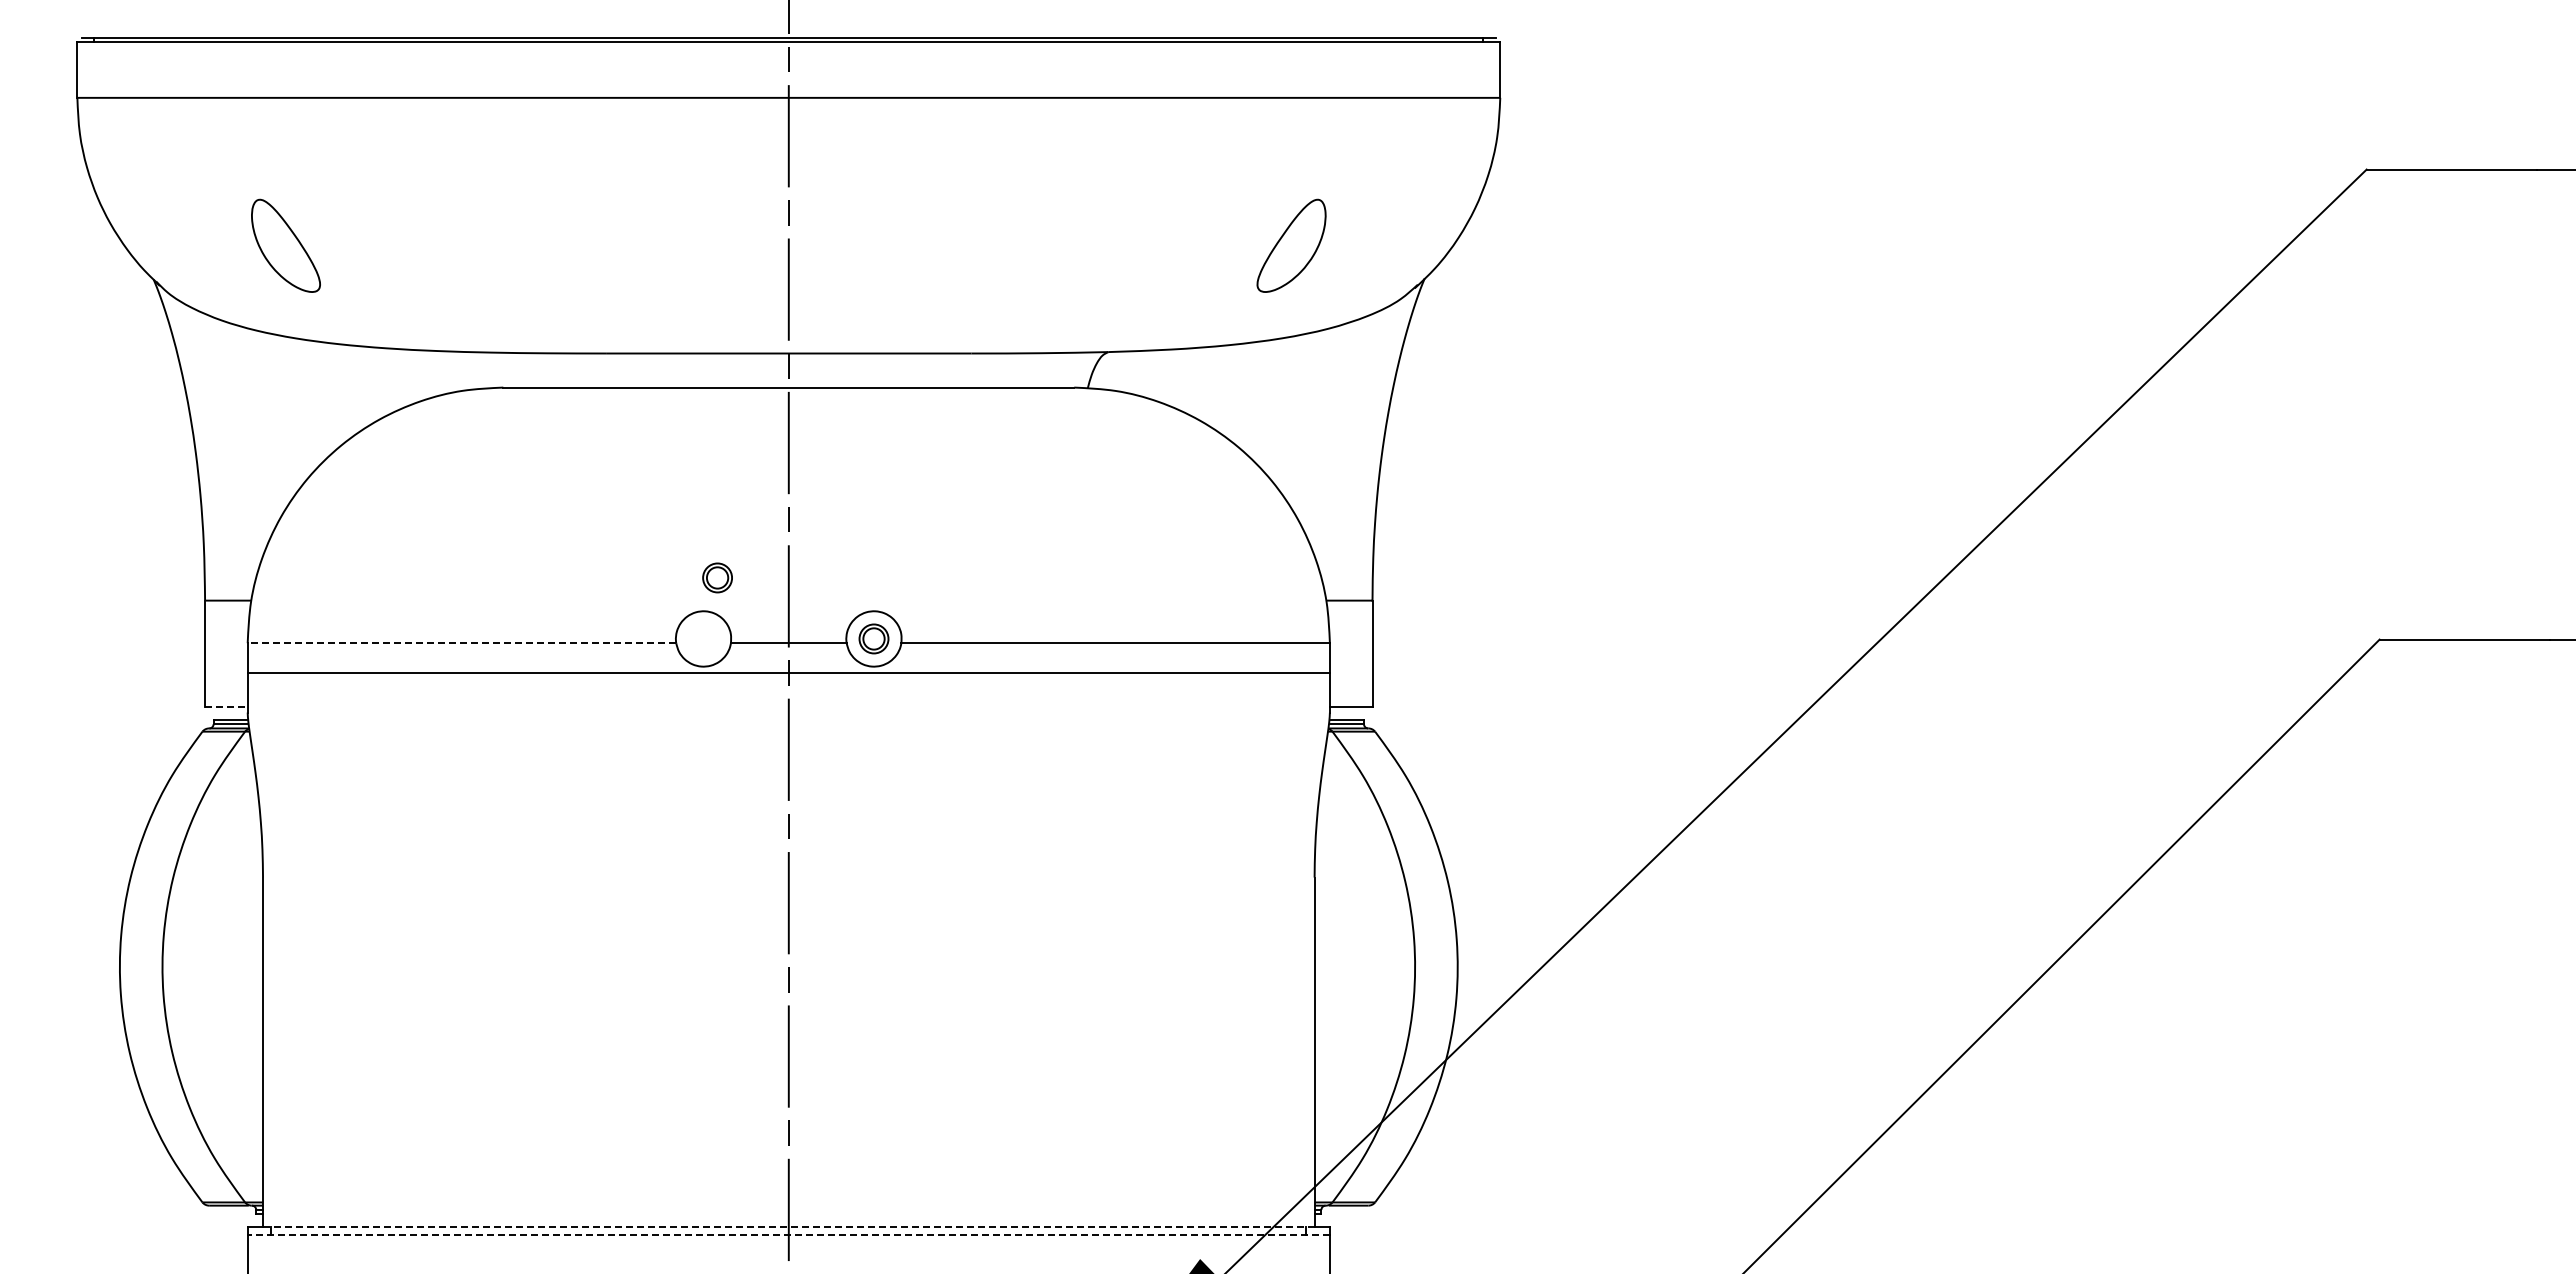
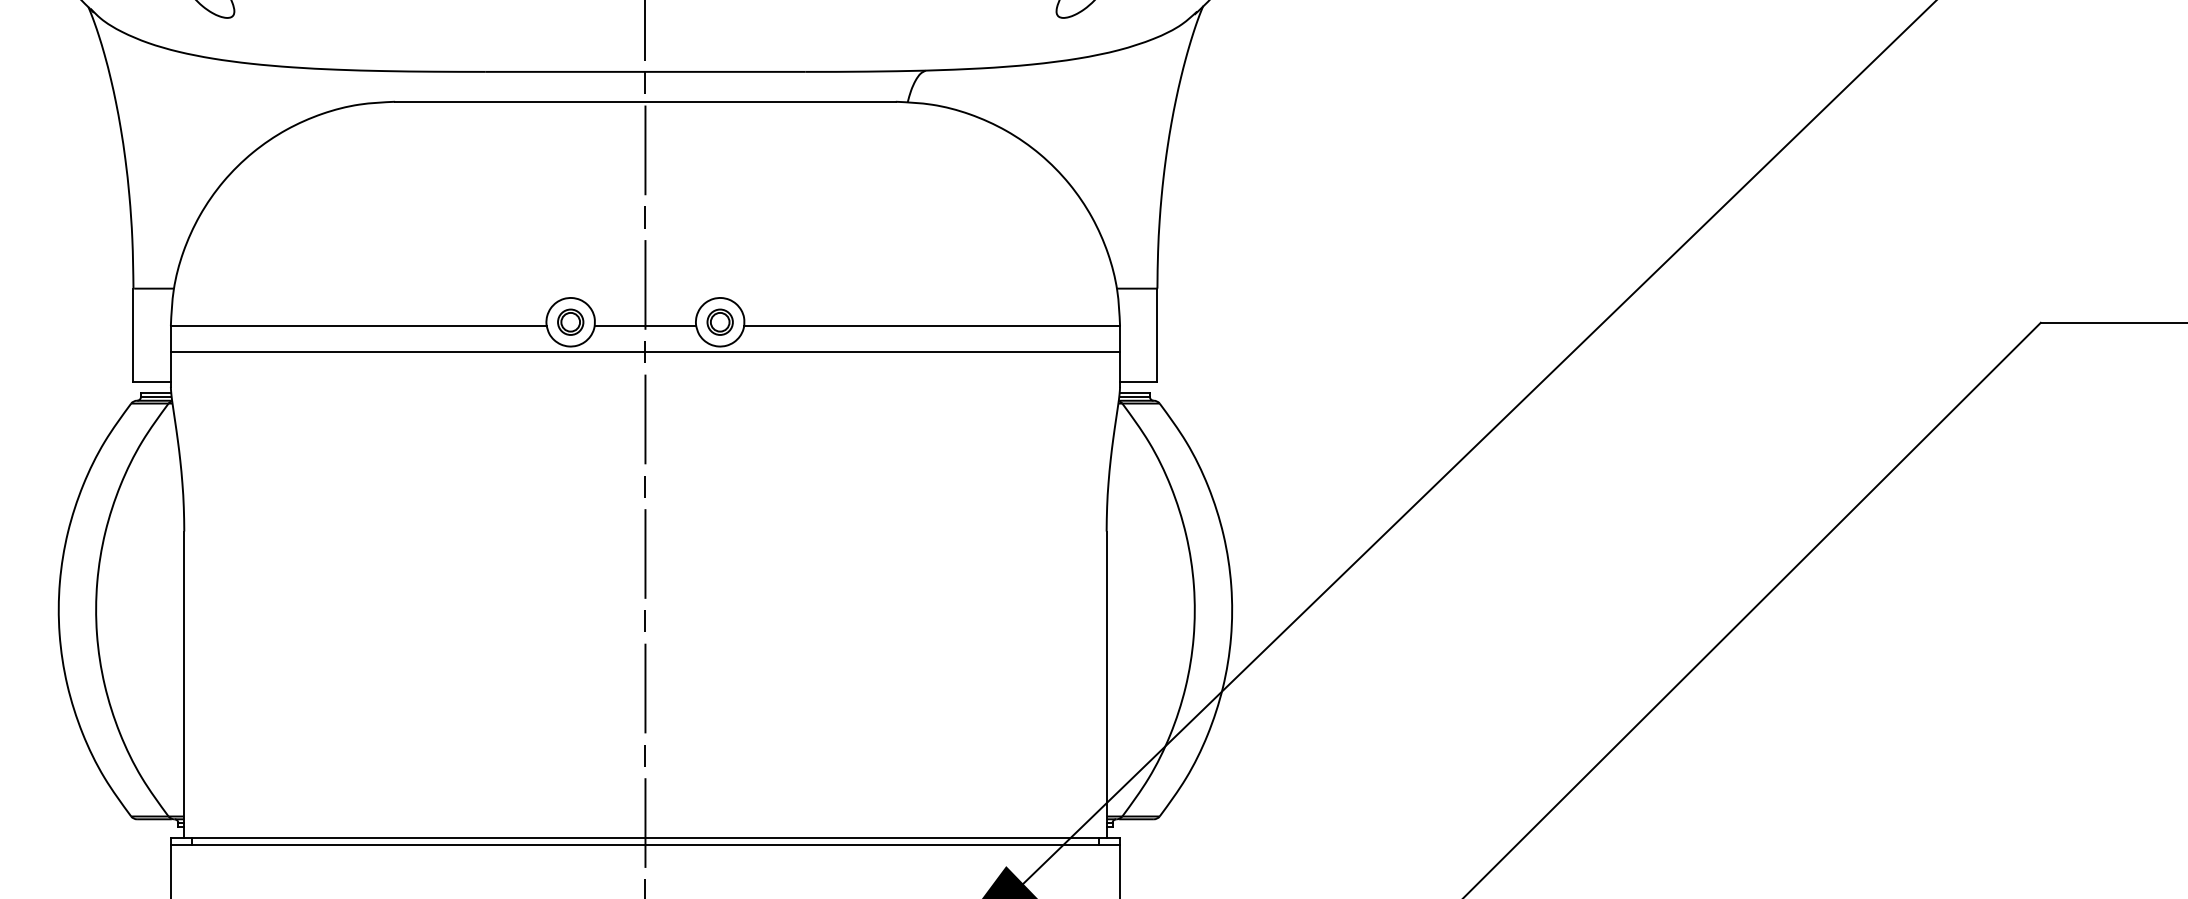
part: (717, 577) -> (570, 321), moved
line: (461, 643) -> (358, 326), dashed -> solid
line: (226, 707) -> (152, 382), dashed -> solid
line: (788, 1226) -> (645, 837), dashed -> solid
line: (788, 1235) -> (645, 845), dashed -> solid

